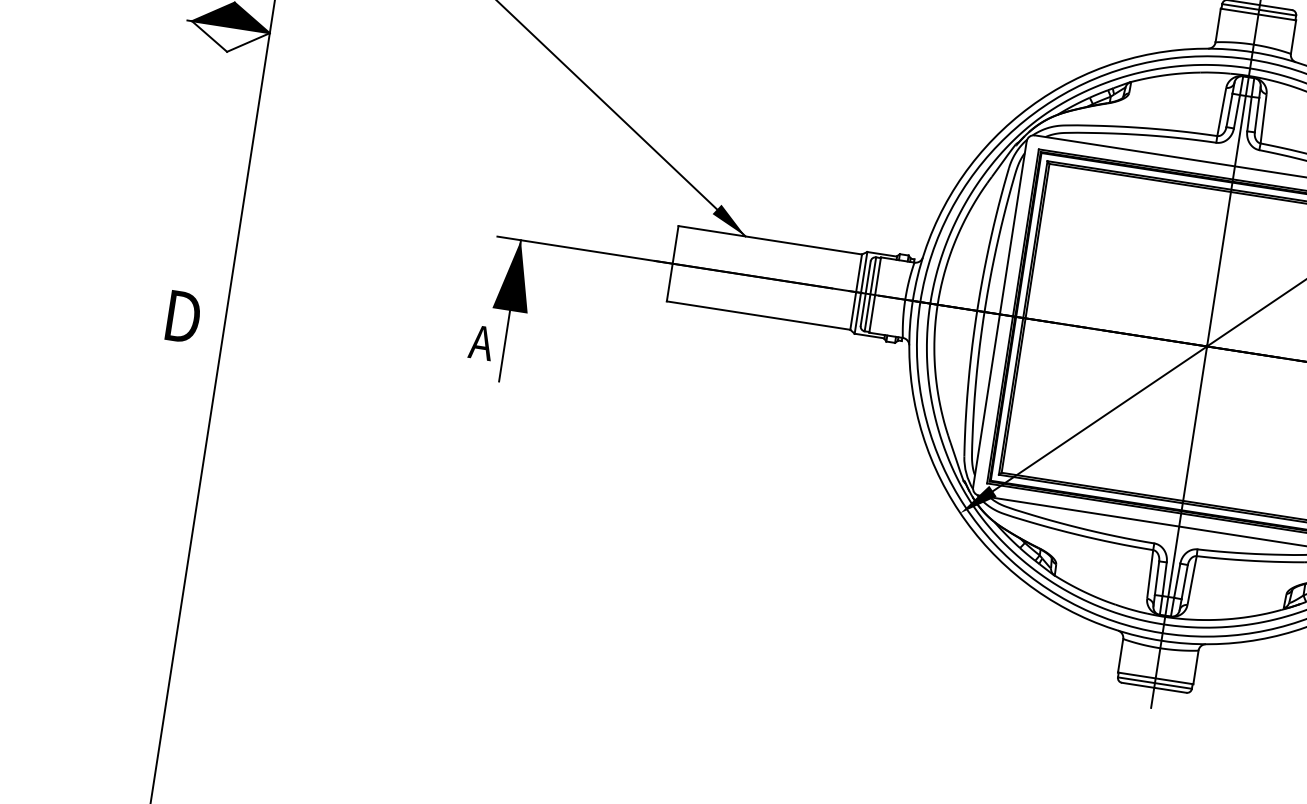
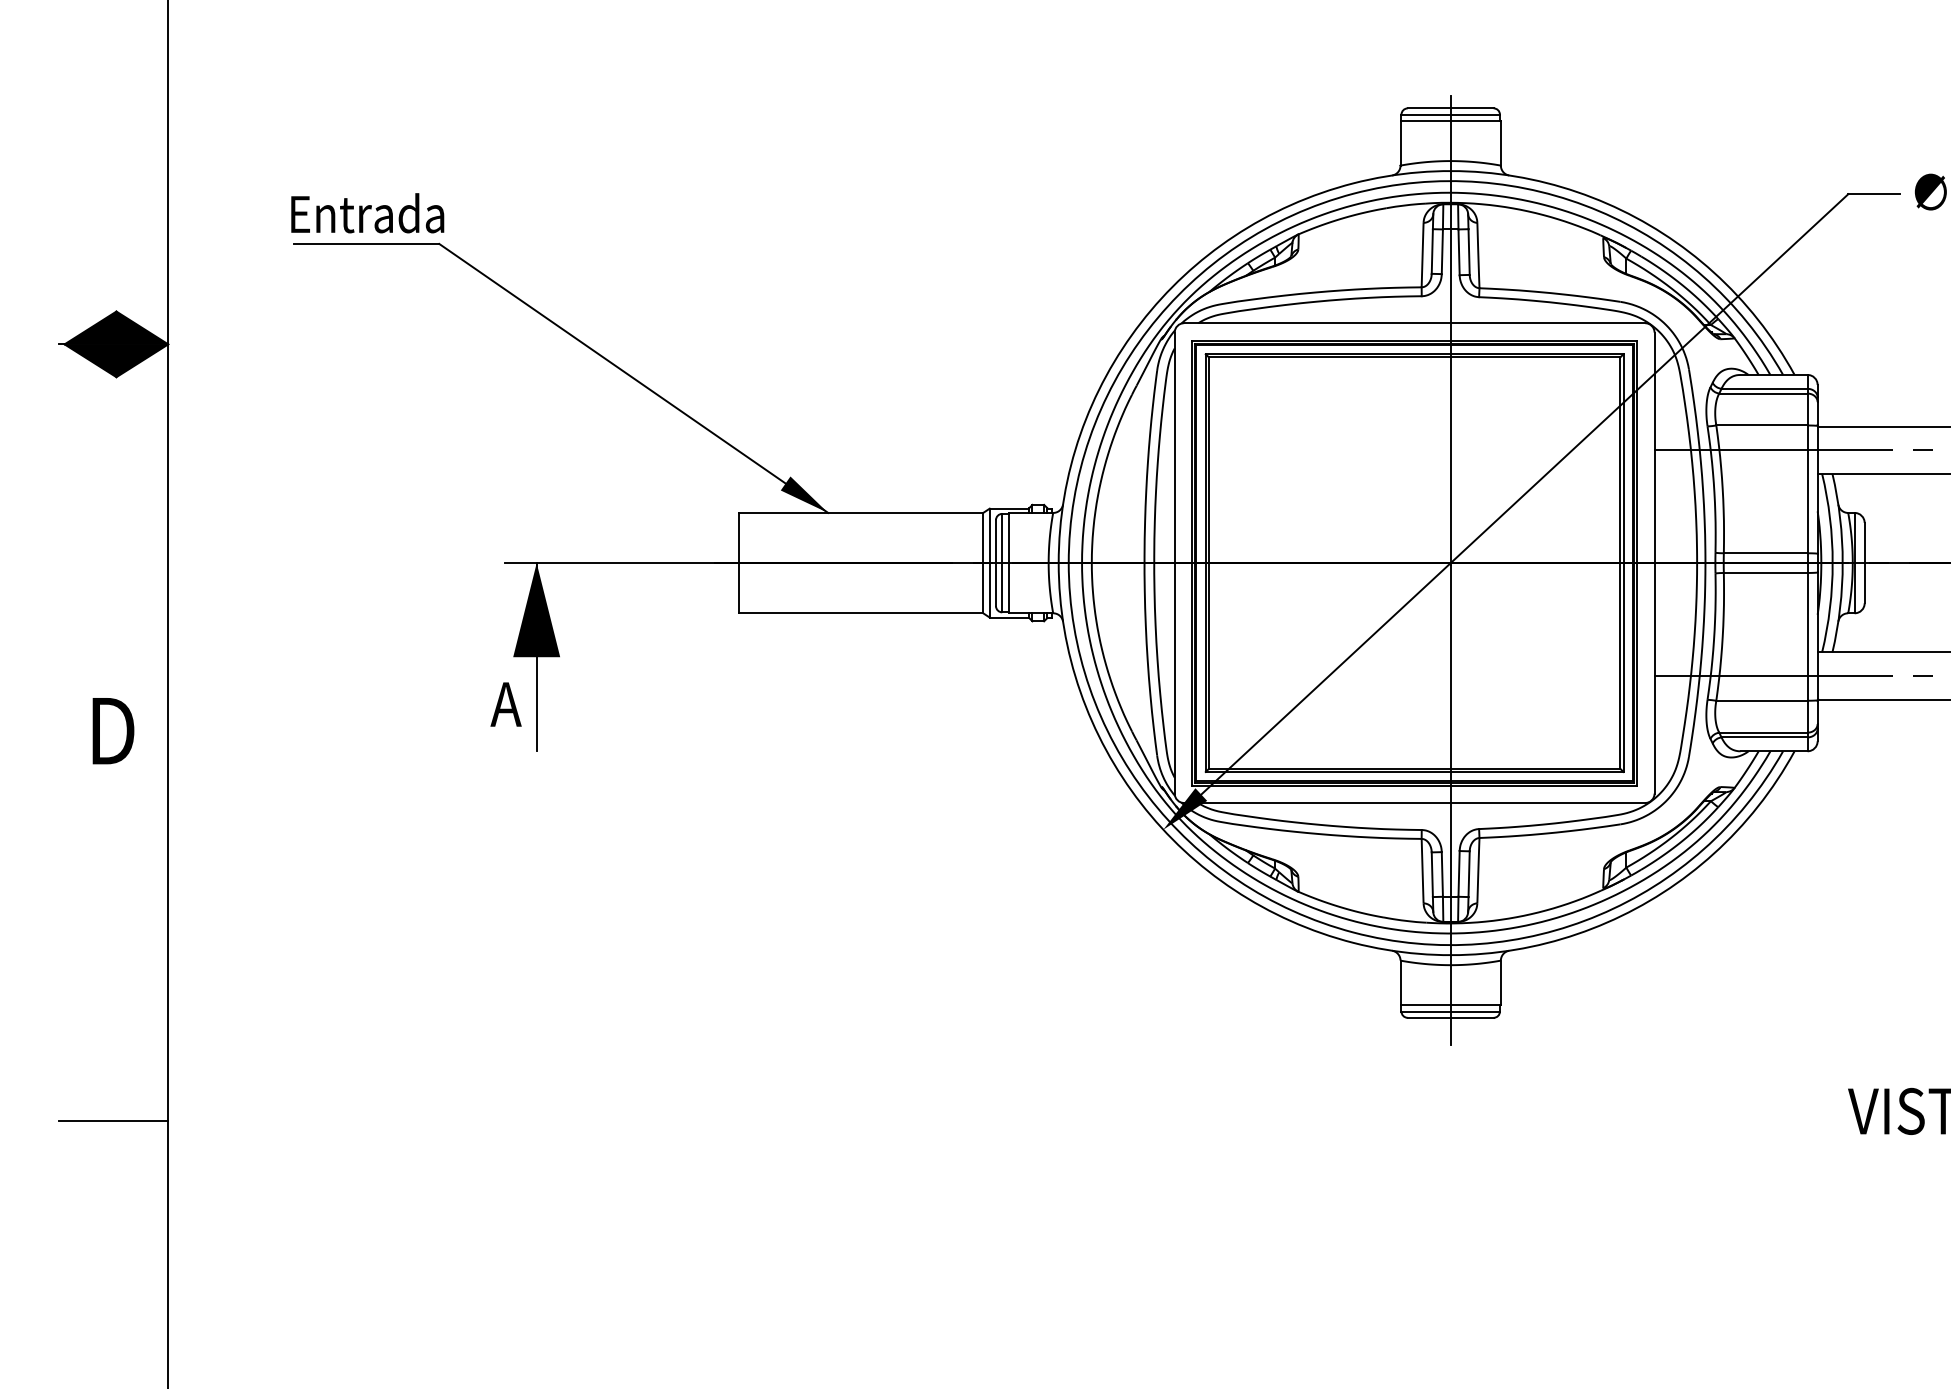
fill: (229, 39) -> (116, 360), added
line: (138, 609) -> (113, 1120), added

